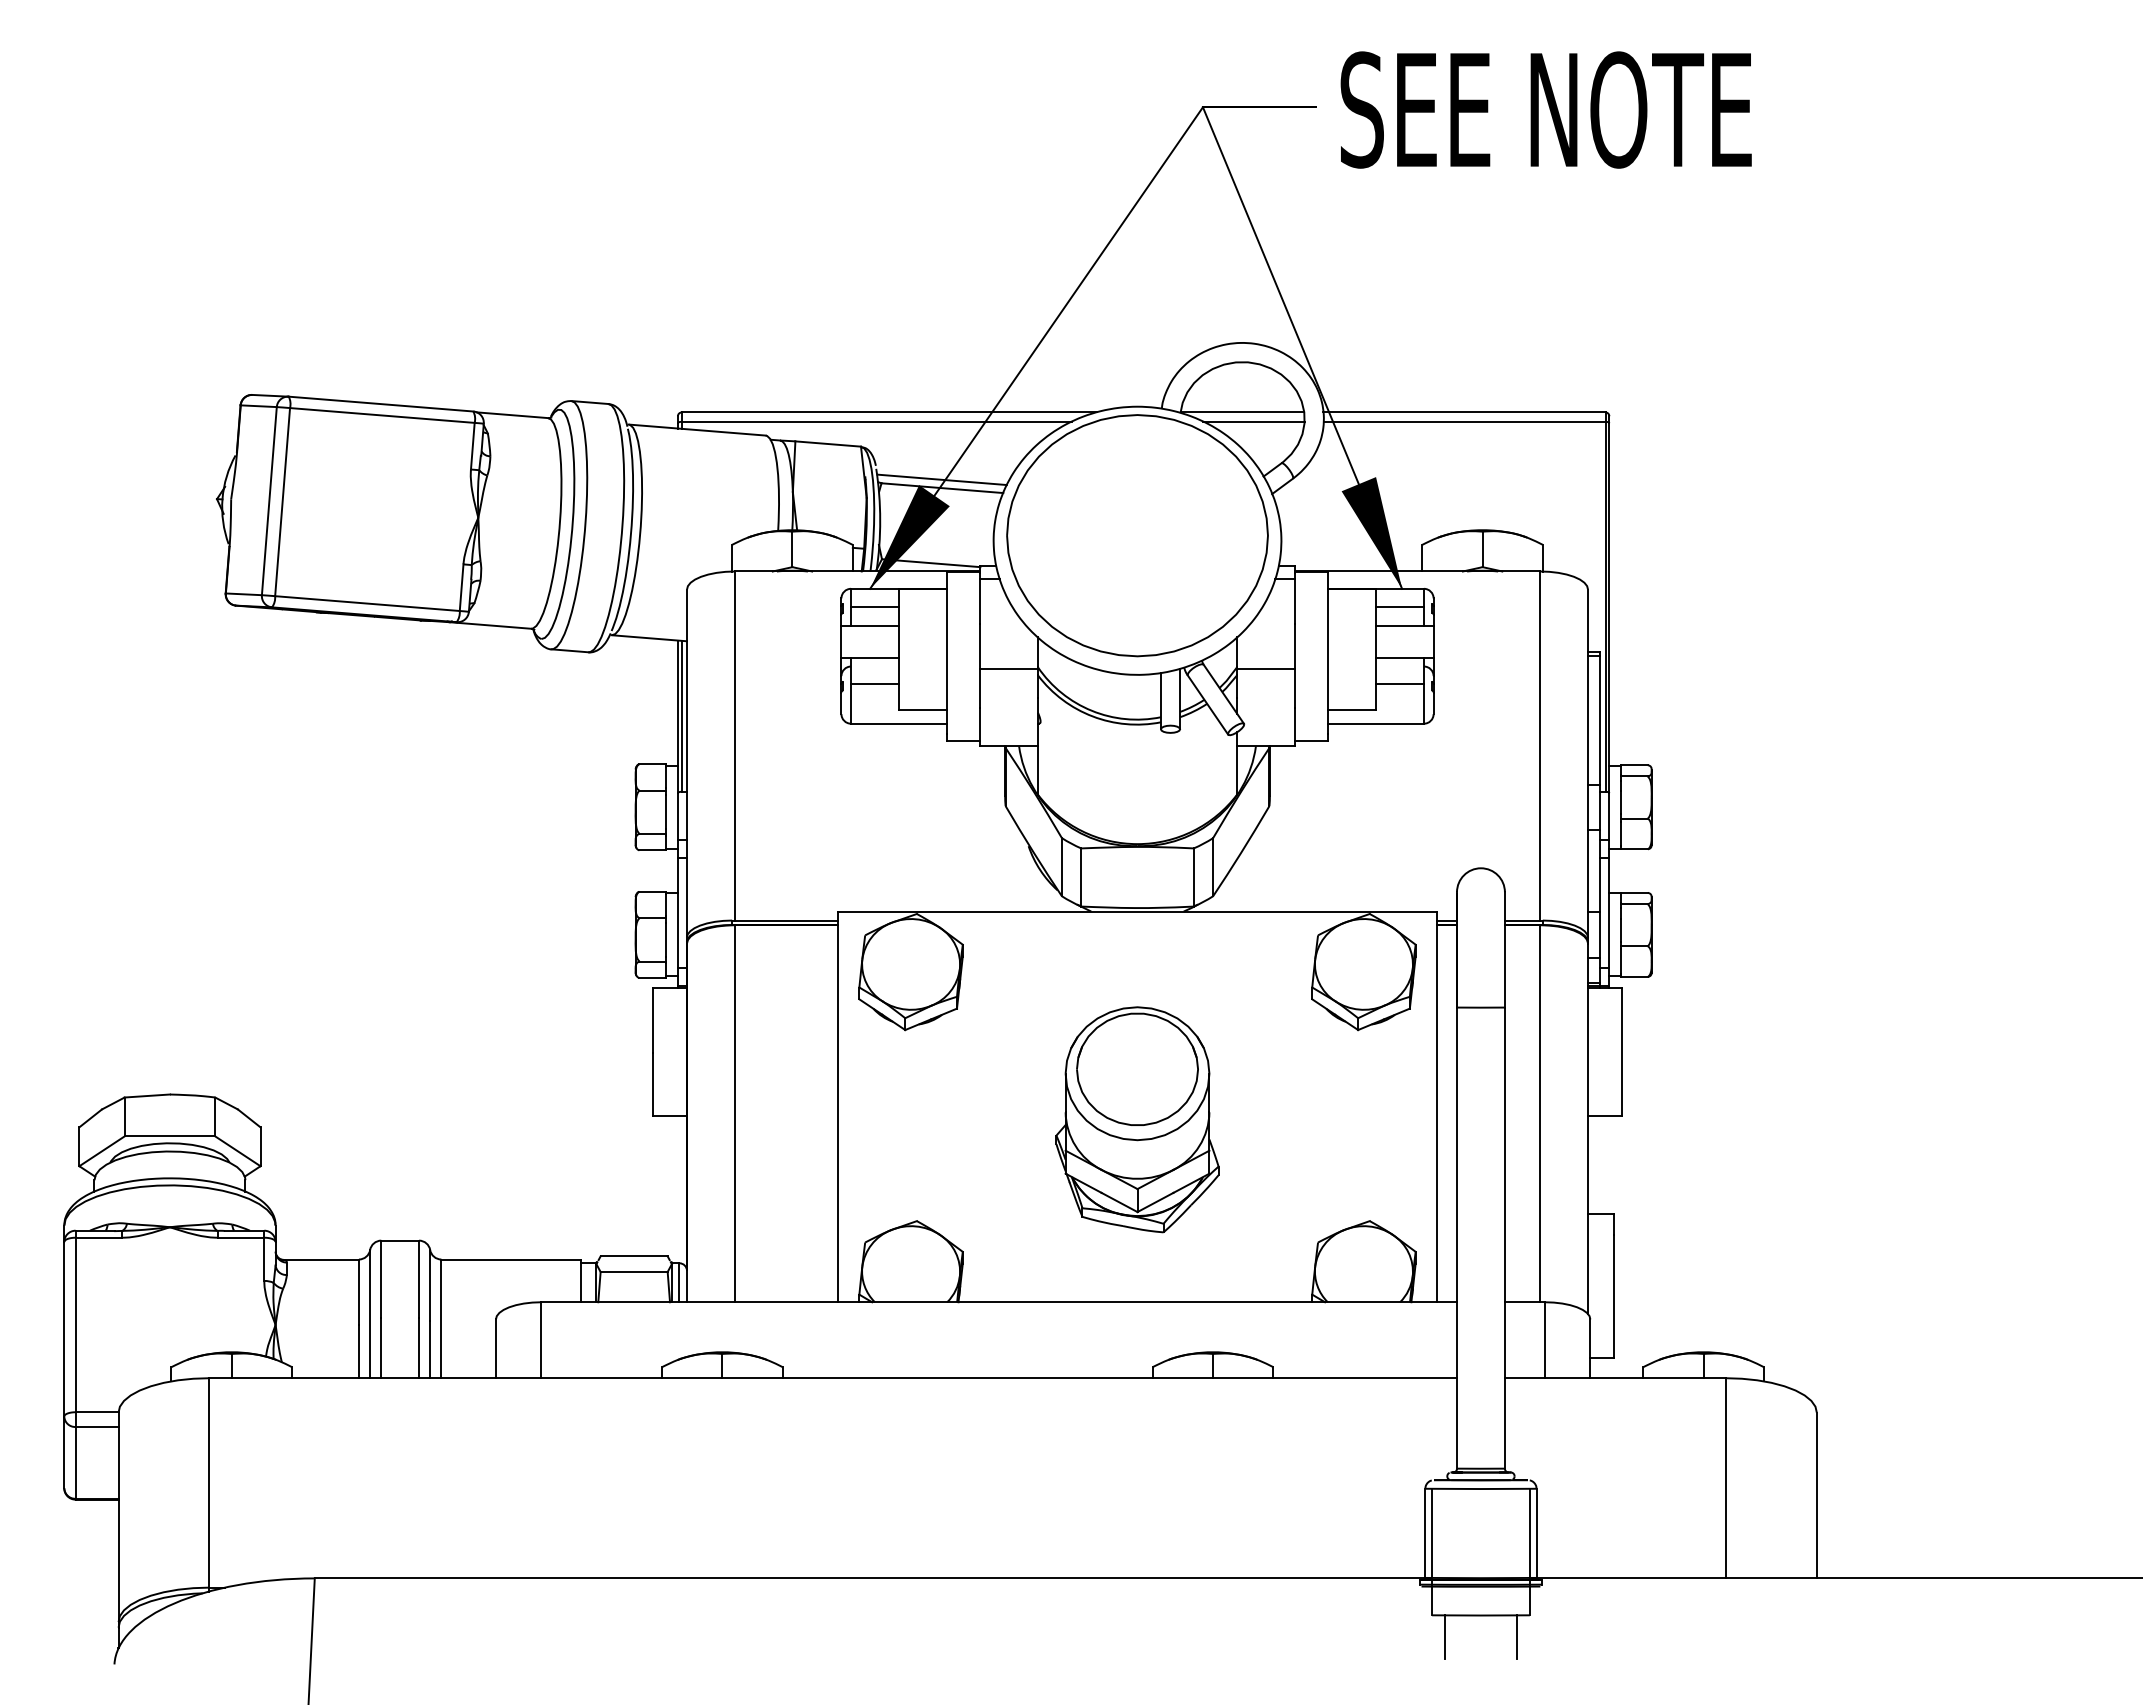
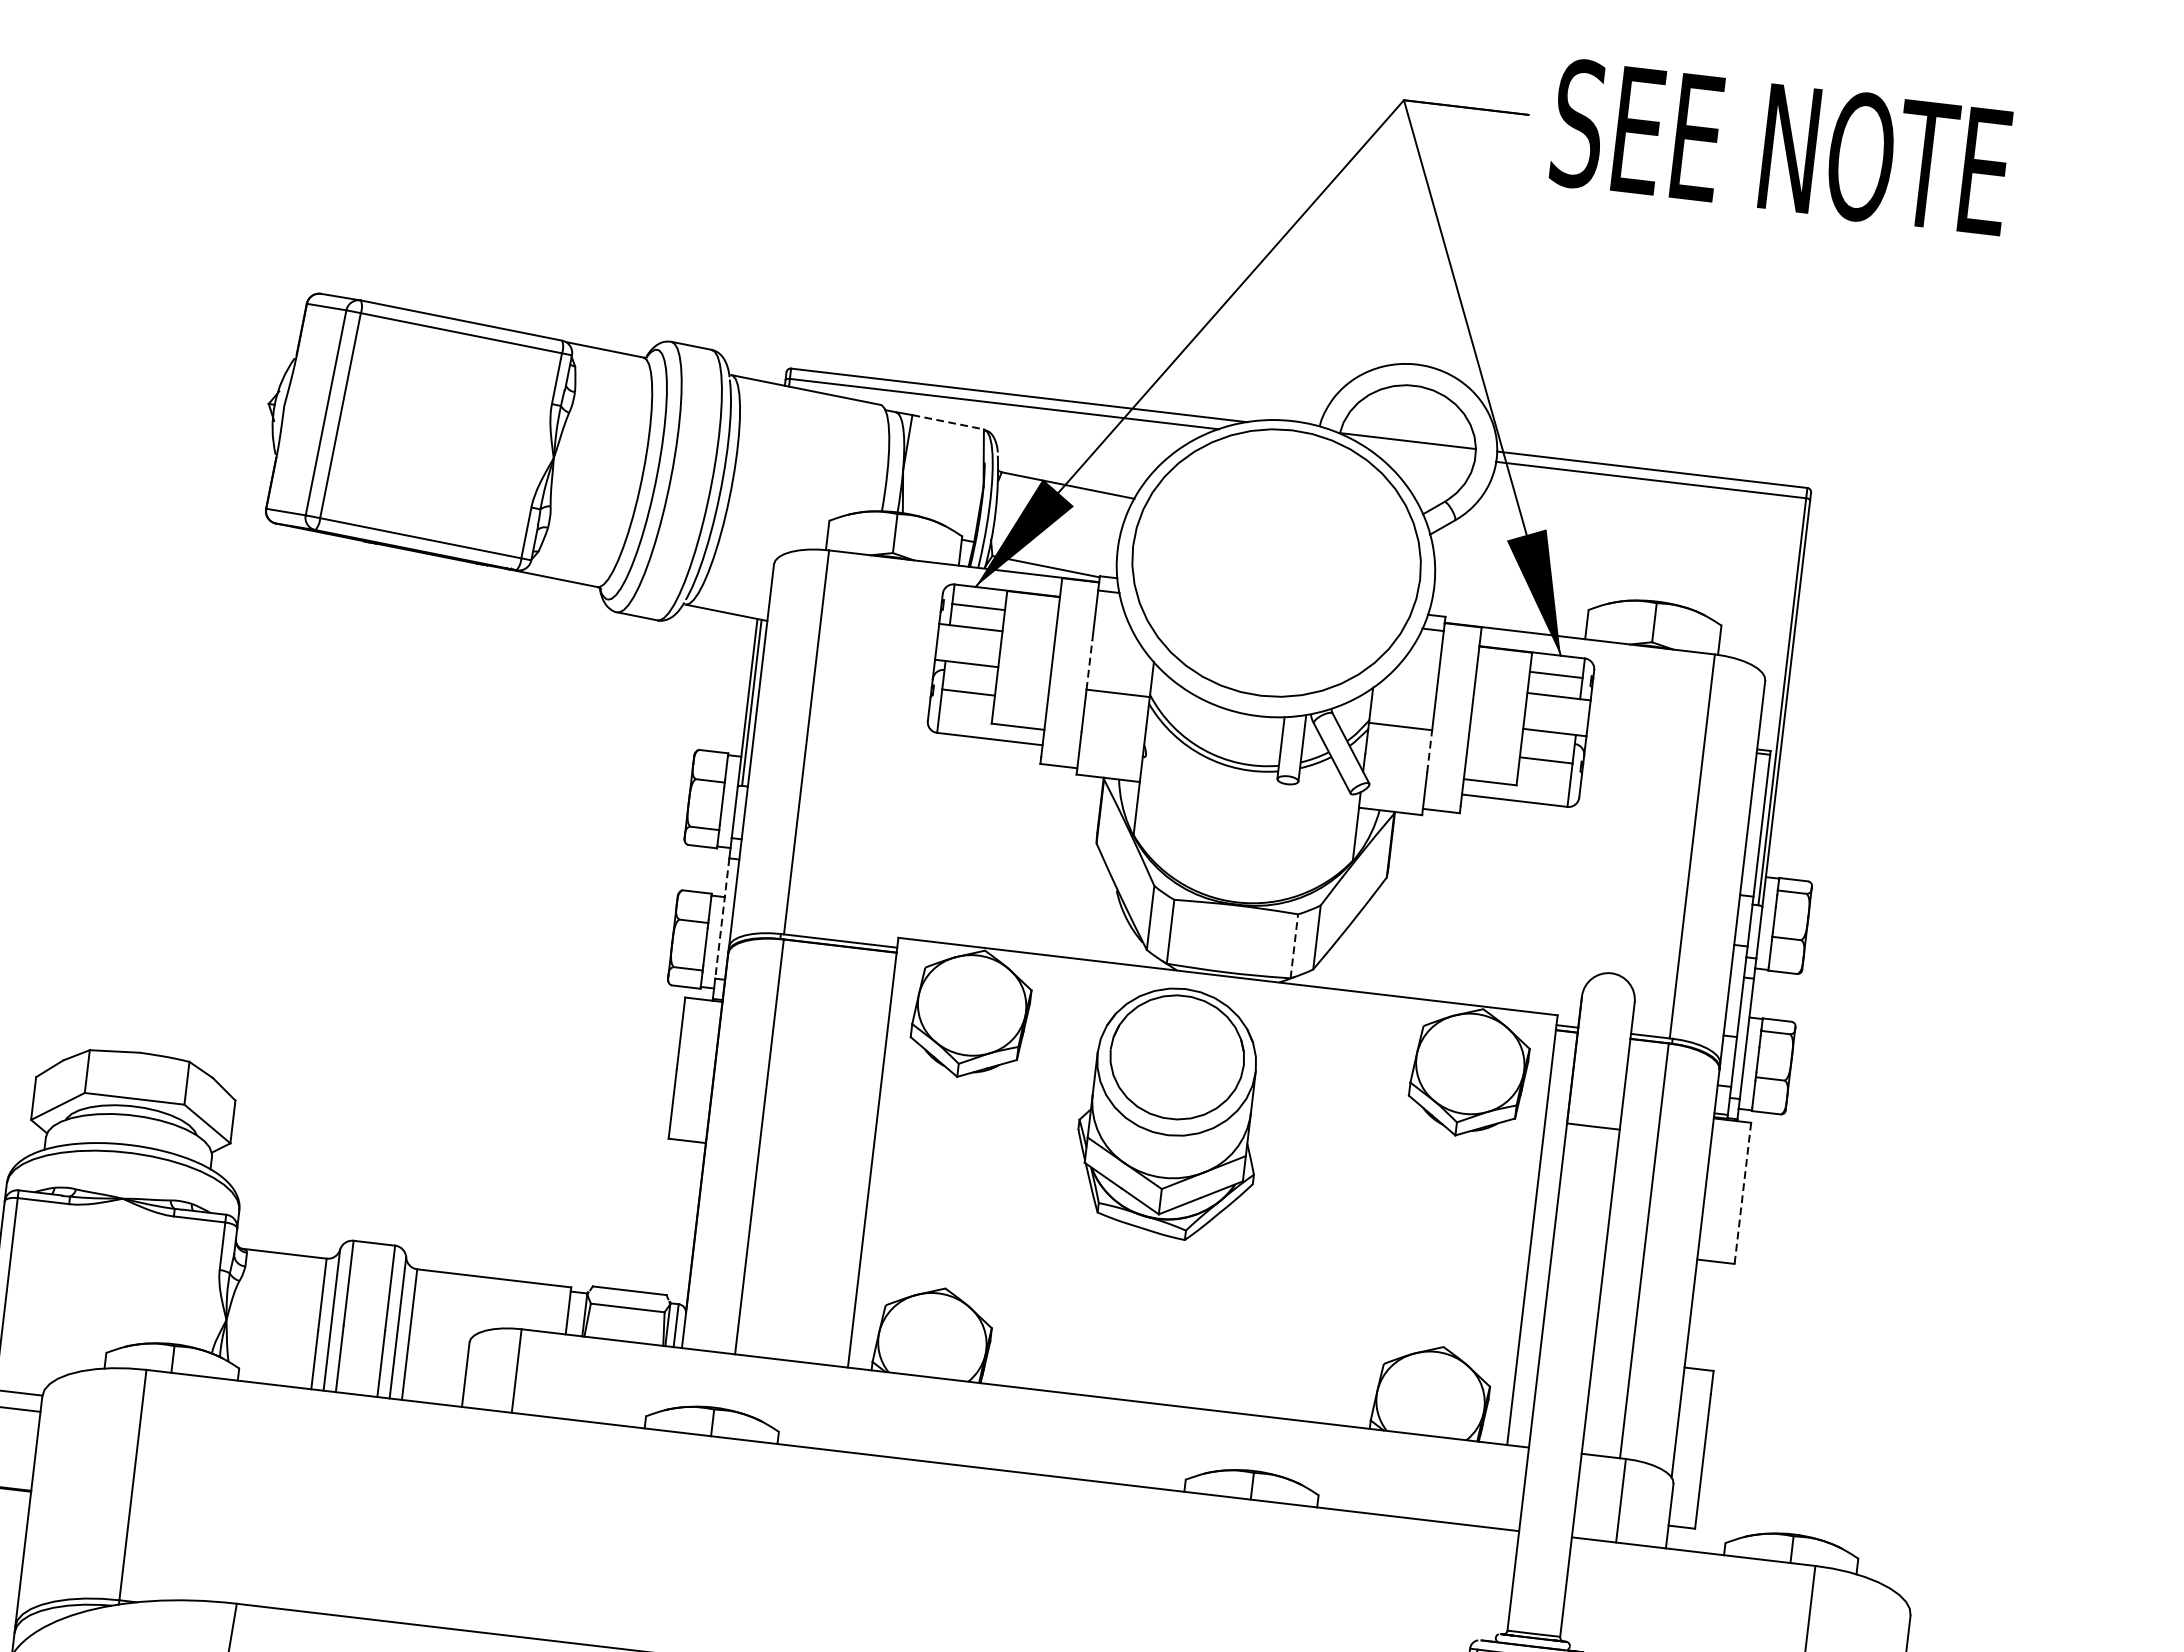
line: (1253, 421) -> (1418, 452), removed
line: (828, 444) -> (948, 422), solid -> dashed
line: (941, 479) -> (1068, 475), removed
line: (980, 646) -> (1089, 664), solid -> dashed
line: (1294, 688) -> (1429, 751), solid -> dashed
line: (1193, 877) -> (1294, 946), solid -> dashed
line: (677, 912) -> (721, 918), solid -> dashed
line: (1622, 1052) -> (1743, 1194), solid -> dashed
part: (1137, 1119) -> (1170, 1112), moved

